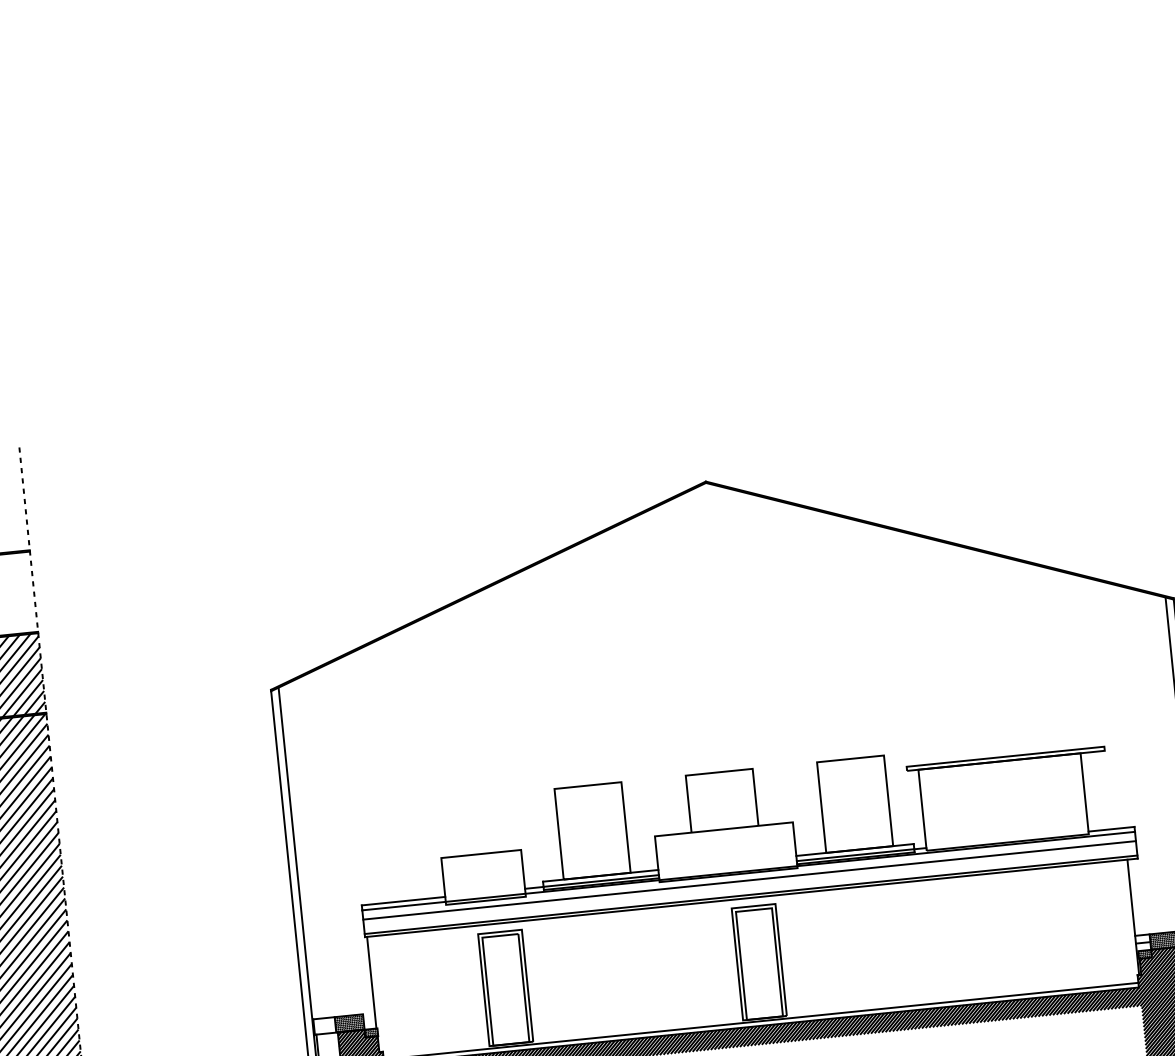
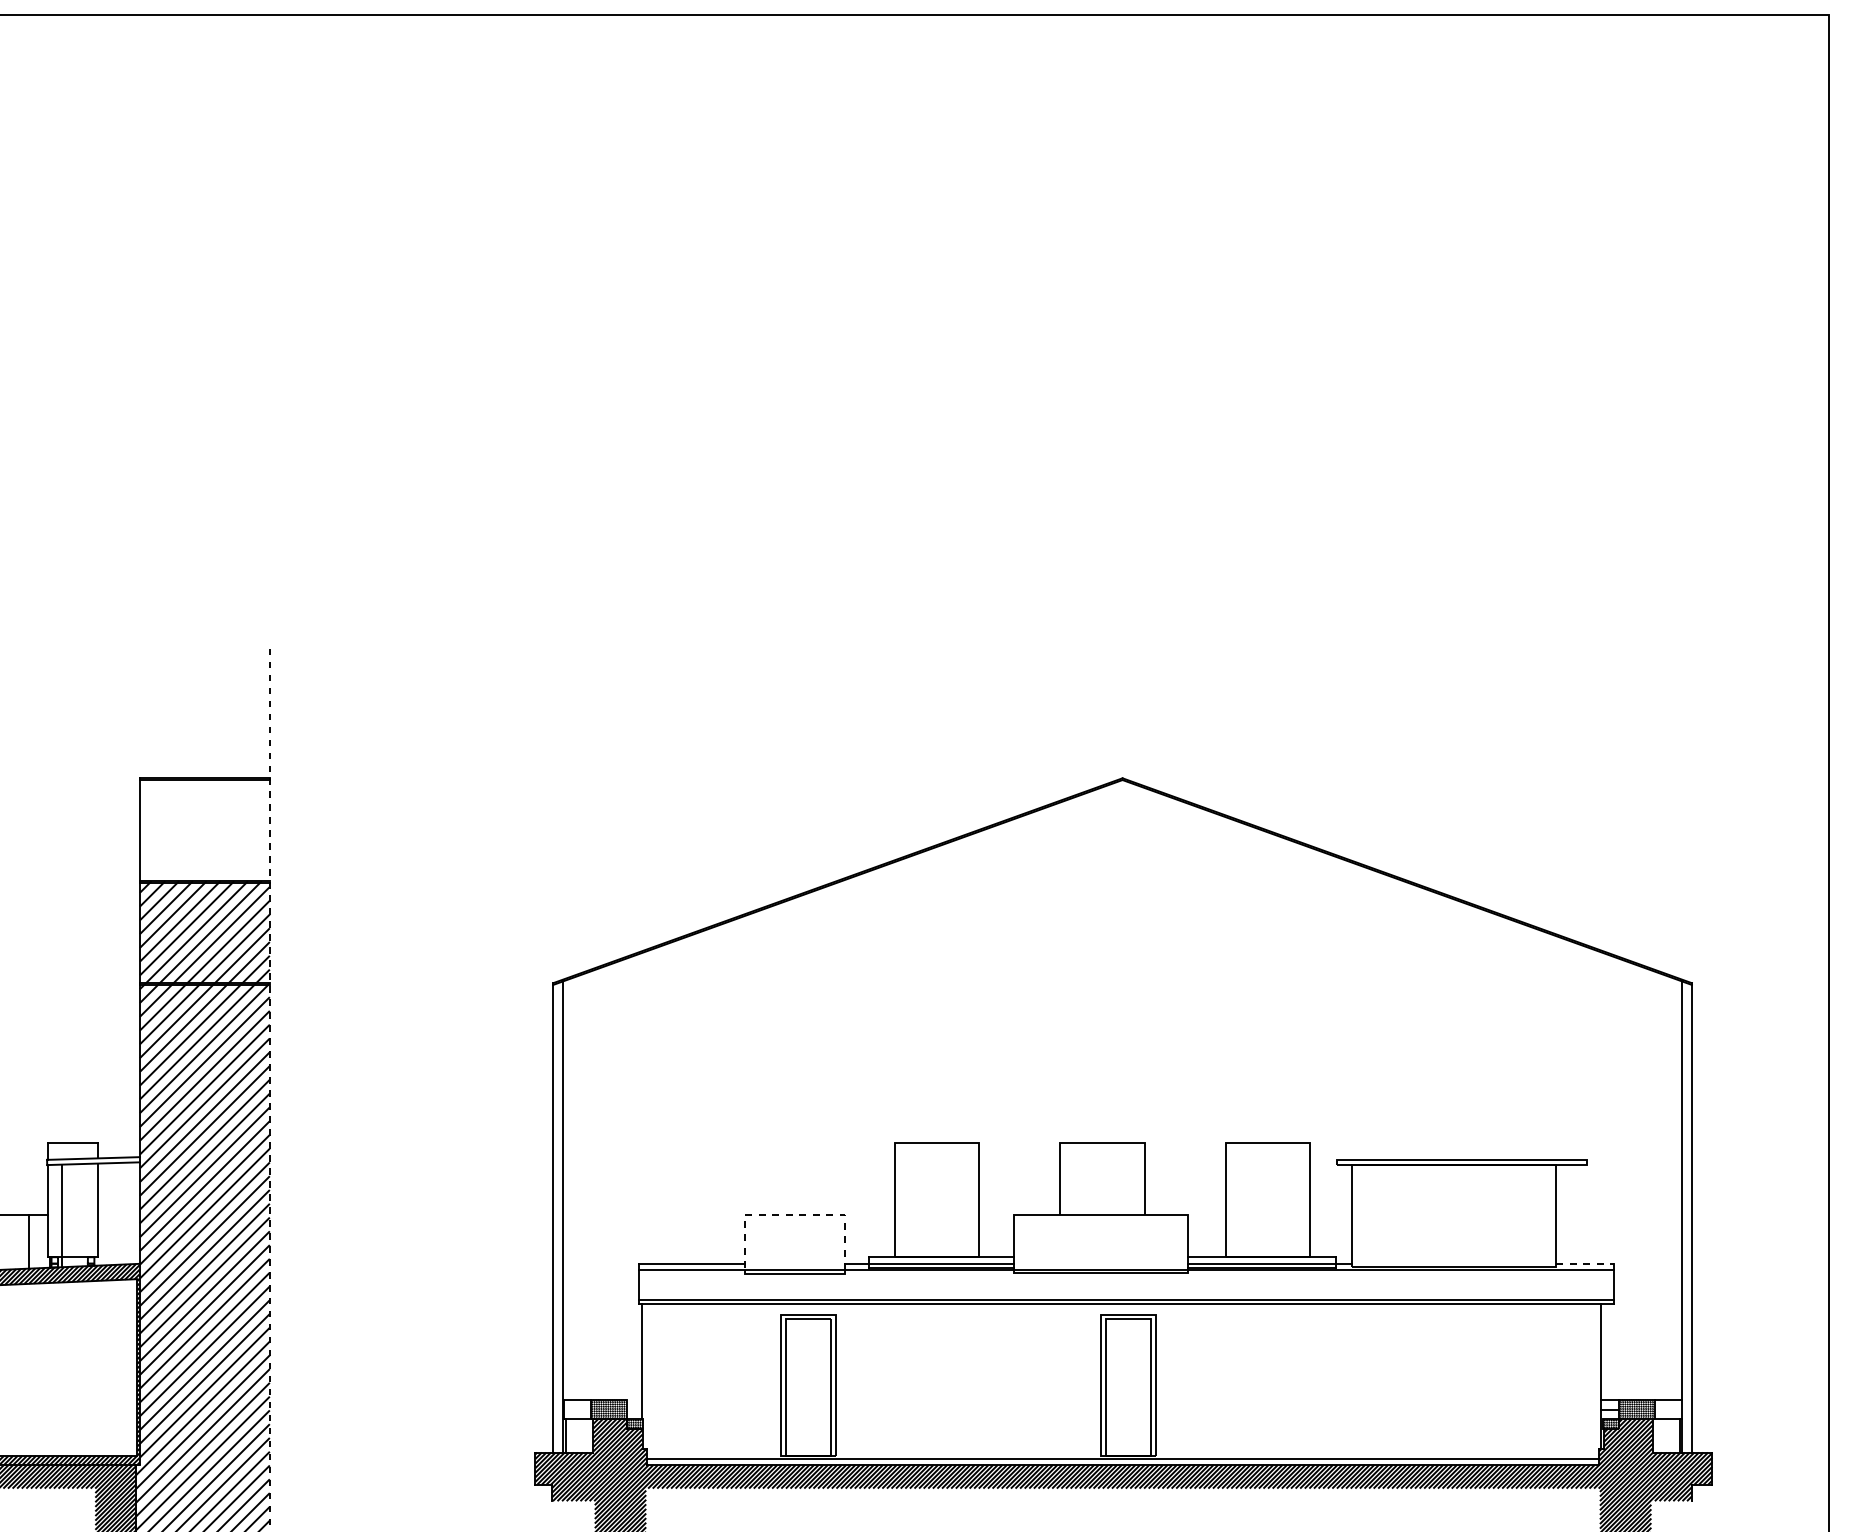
line: (1111, 828) -> (1585, 1263), solid -> dashed
line: (480, 853) -> (794, 1214), solid -> dashed
line: (749, 880) -> (1126, 1281), removed

